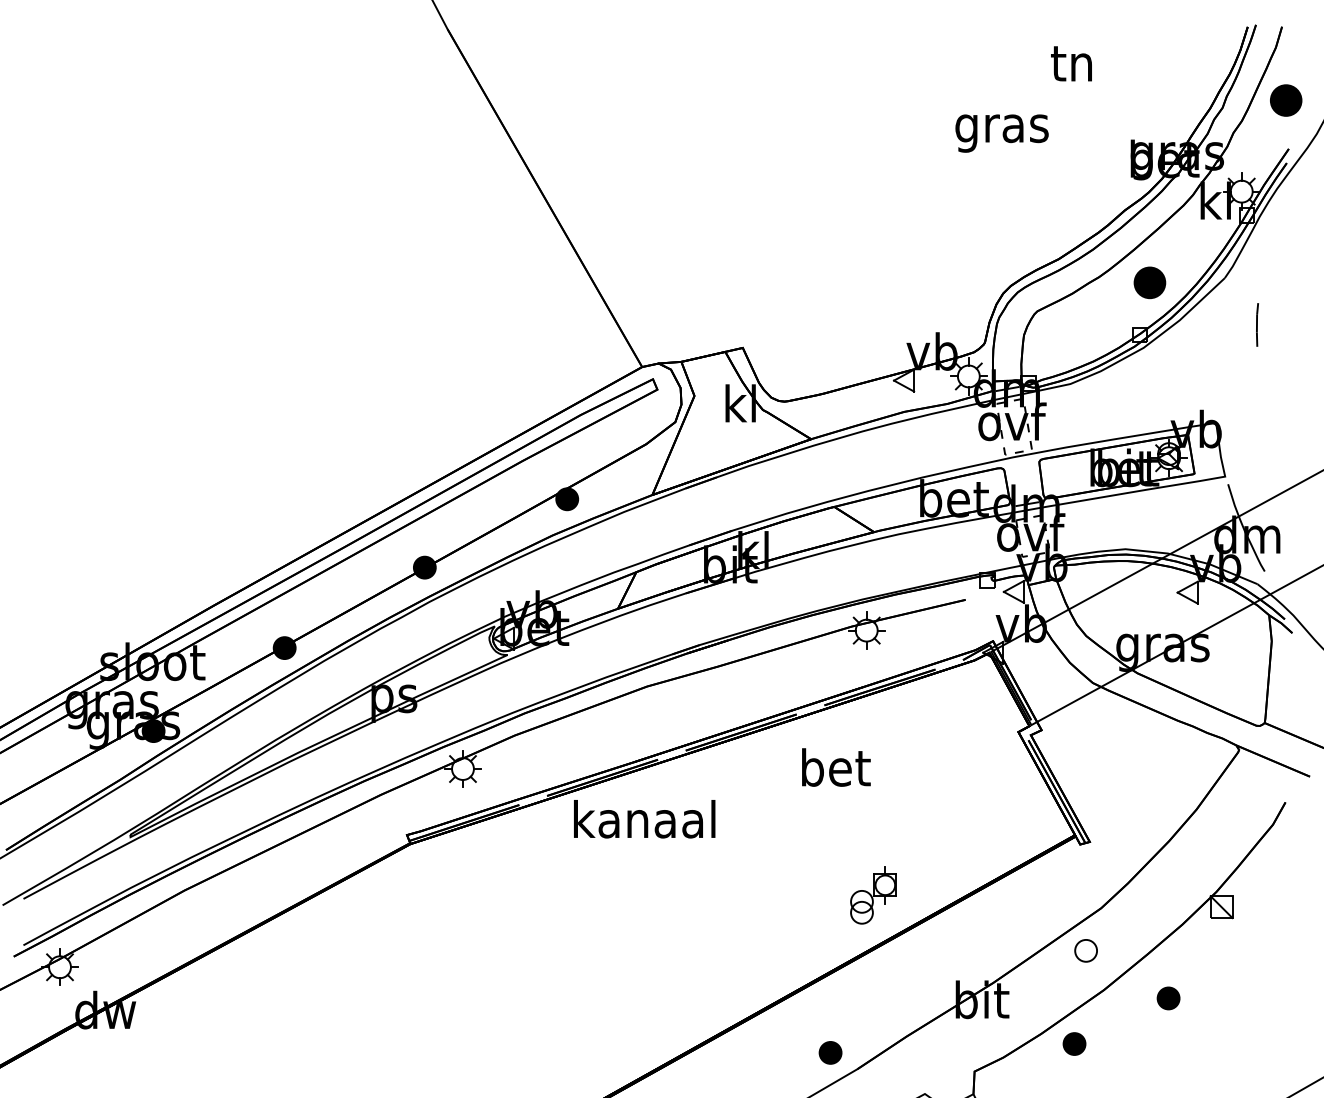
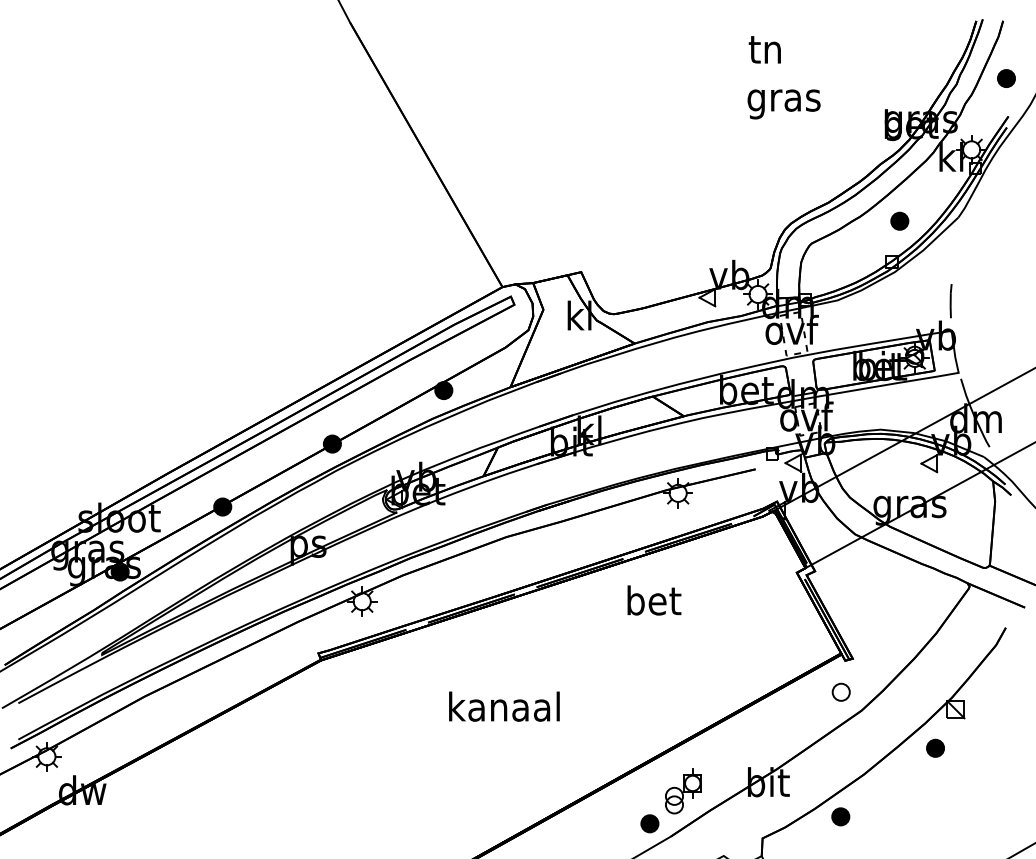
text: (1071, 63) -> (764, 49), moved
part: (1286, 100) -> (1006, 78), size x0.71
part: (1149, 282) -> (899, 220), size x0.71
line: (1257, 324) -> (951, 300), moved
text: (644, 819) -> (504, 706), moved
part: (873, 895) -> (683, 791), moved
part: (1085, 950) -> (840, 692), moved
part: (1168, 998) -> (935, 748), moved

